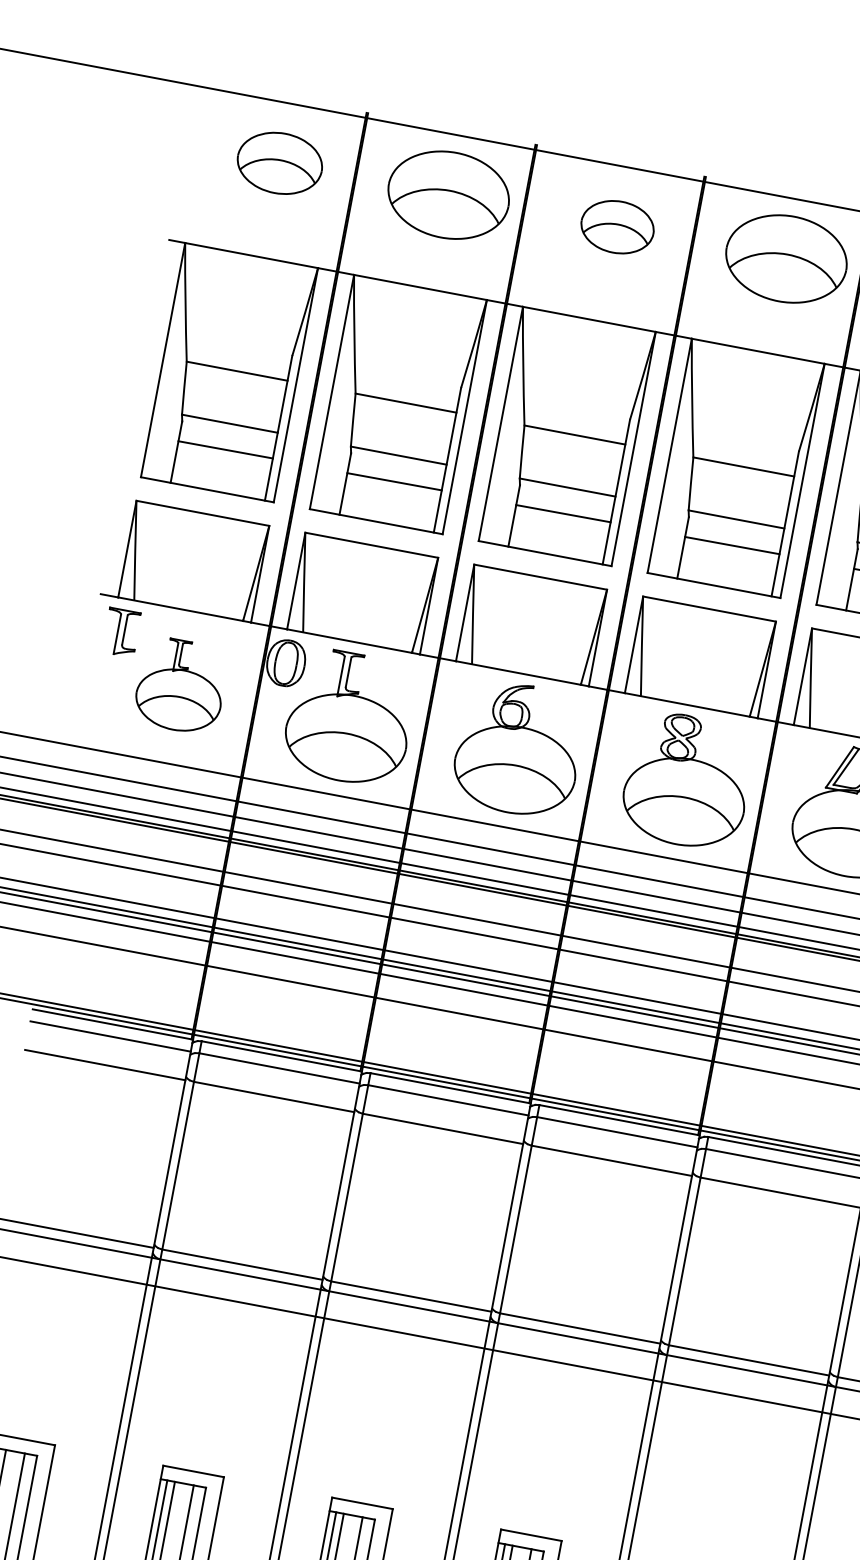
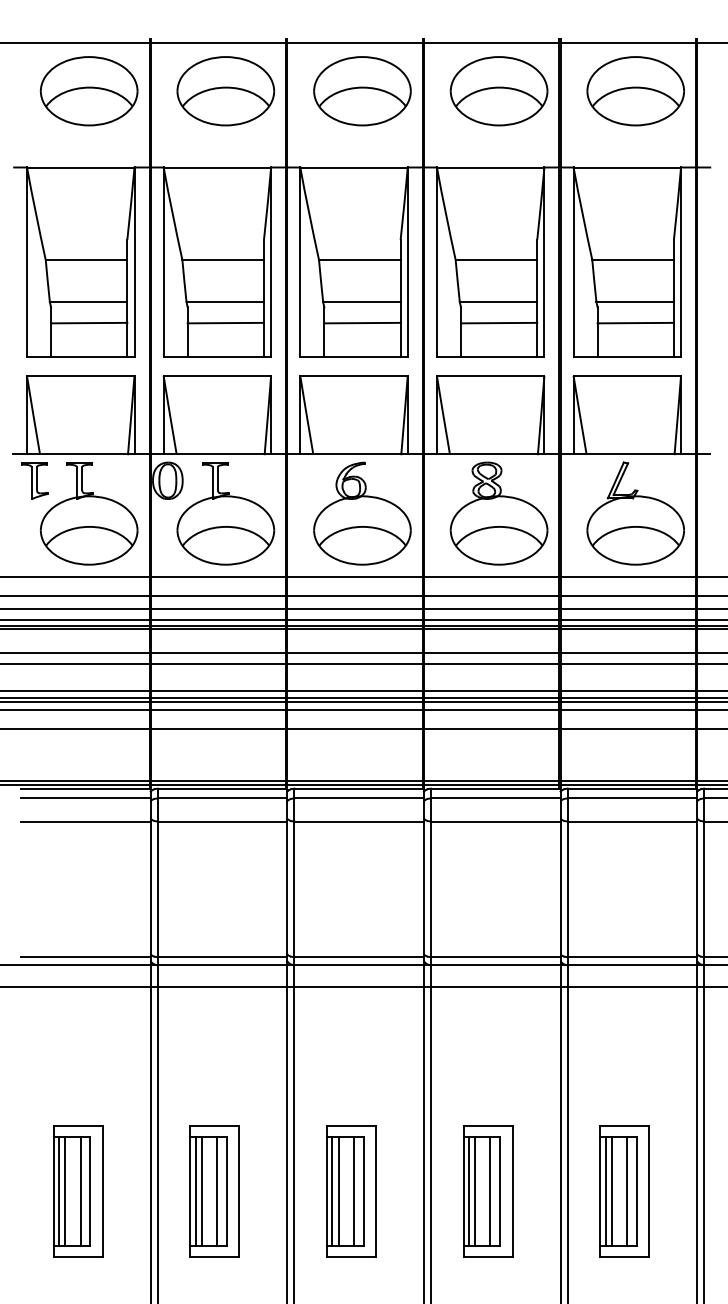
part: (280, 163) -> (89, 91), size x1.43
part: (617, 227) -> (362, 91), size x1.67
part: (181, 685) -> (89, 513), size x1.43

